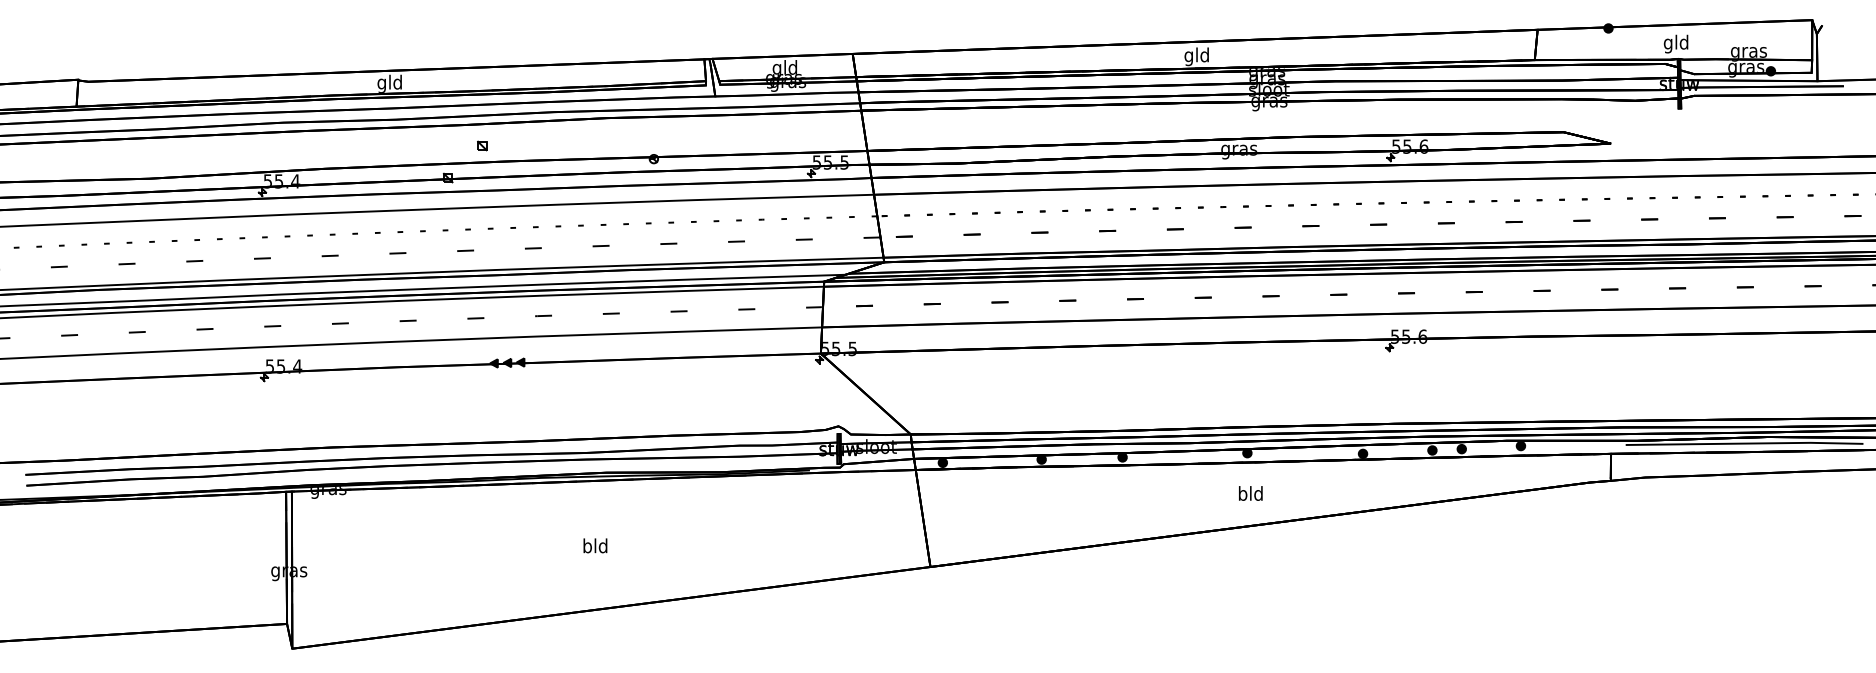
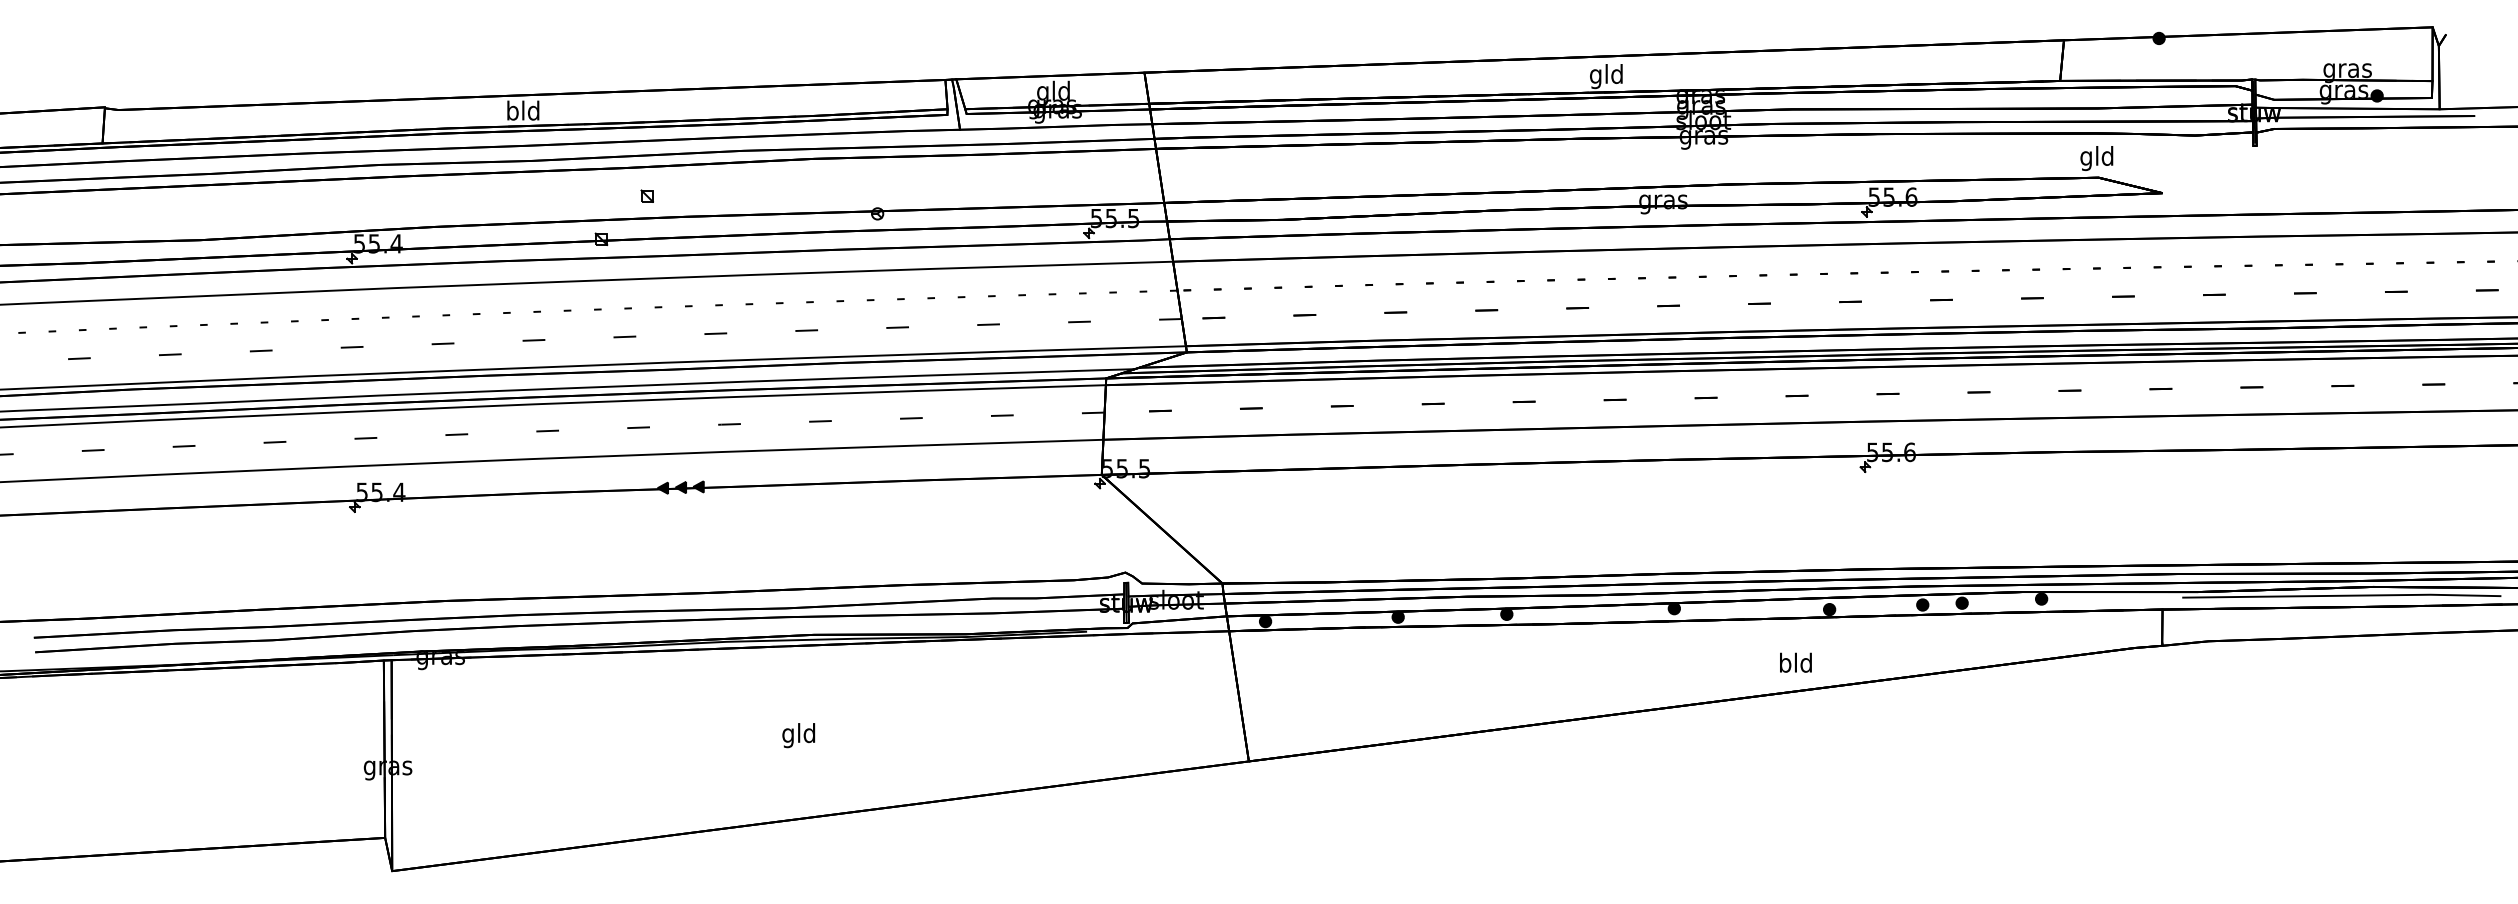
text: (1675, 44) -> (2096, 158), moved
text: (381, 83) -> (512, 112), gld -> bld
text: (1250, 493) -> (1795, 662), moved
text: (587, 547) -> (788, 735), bld -> gld

